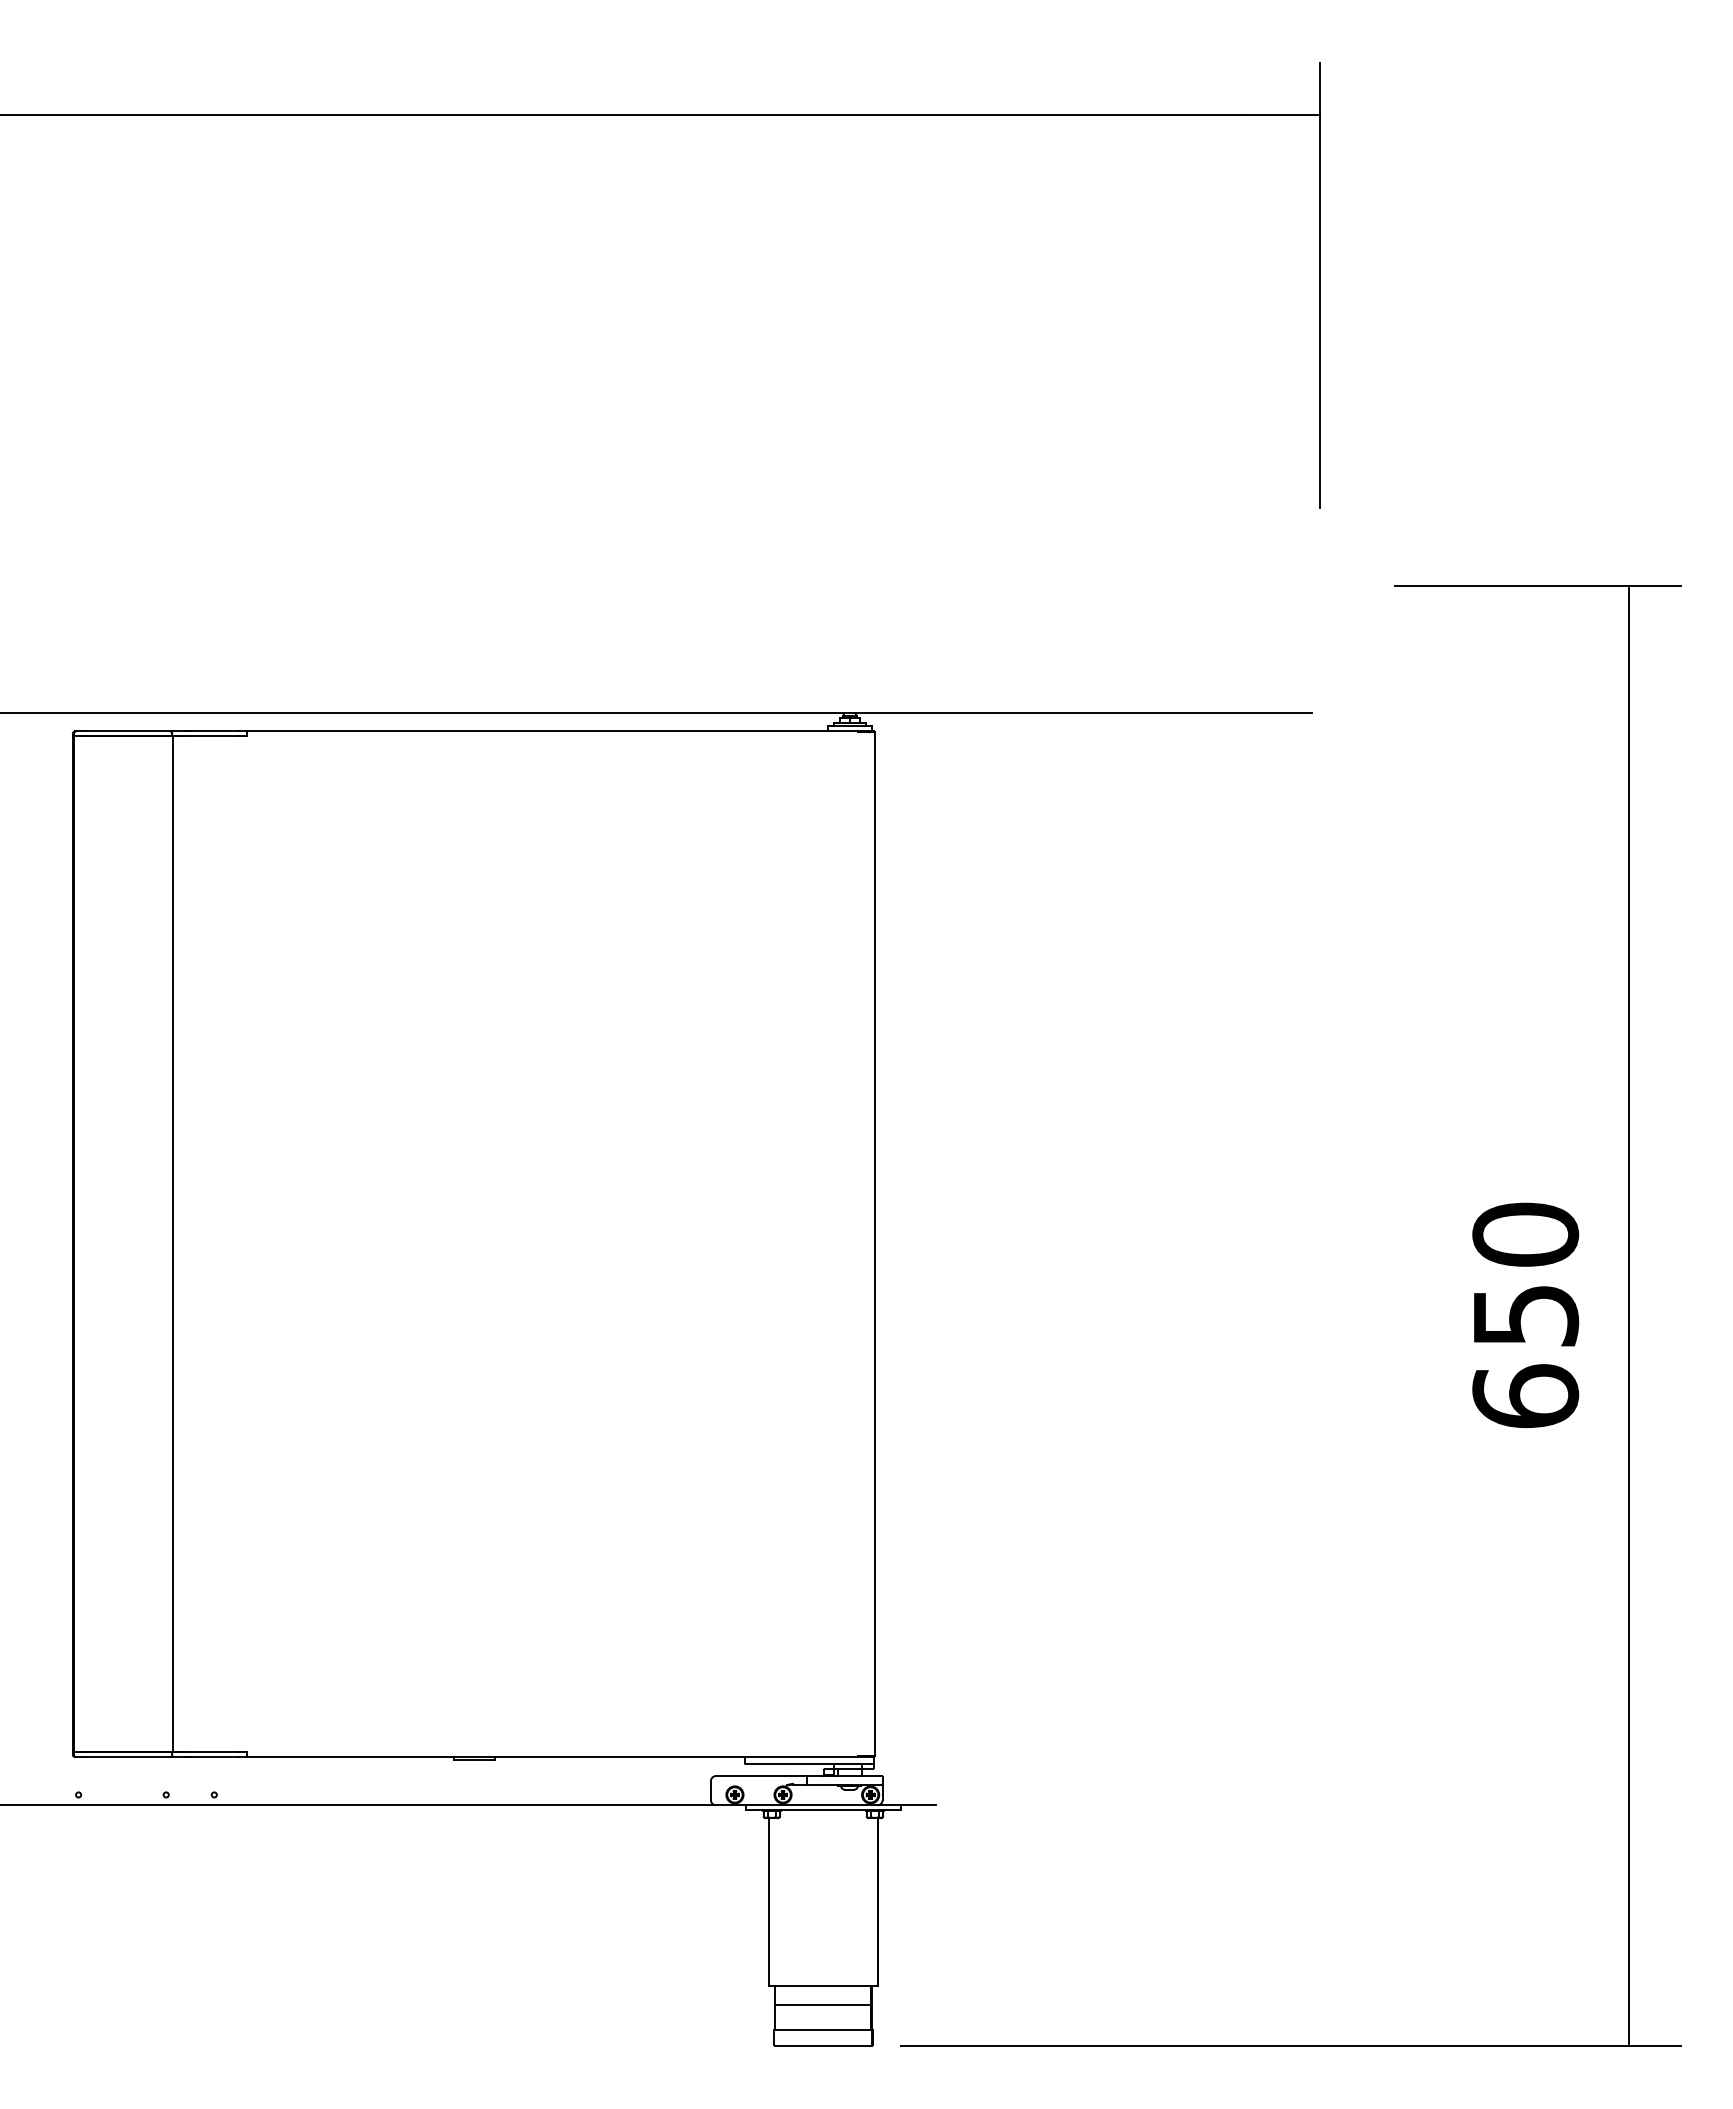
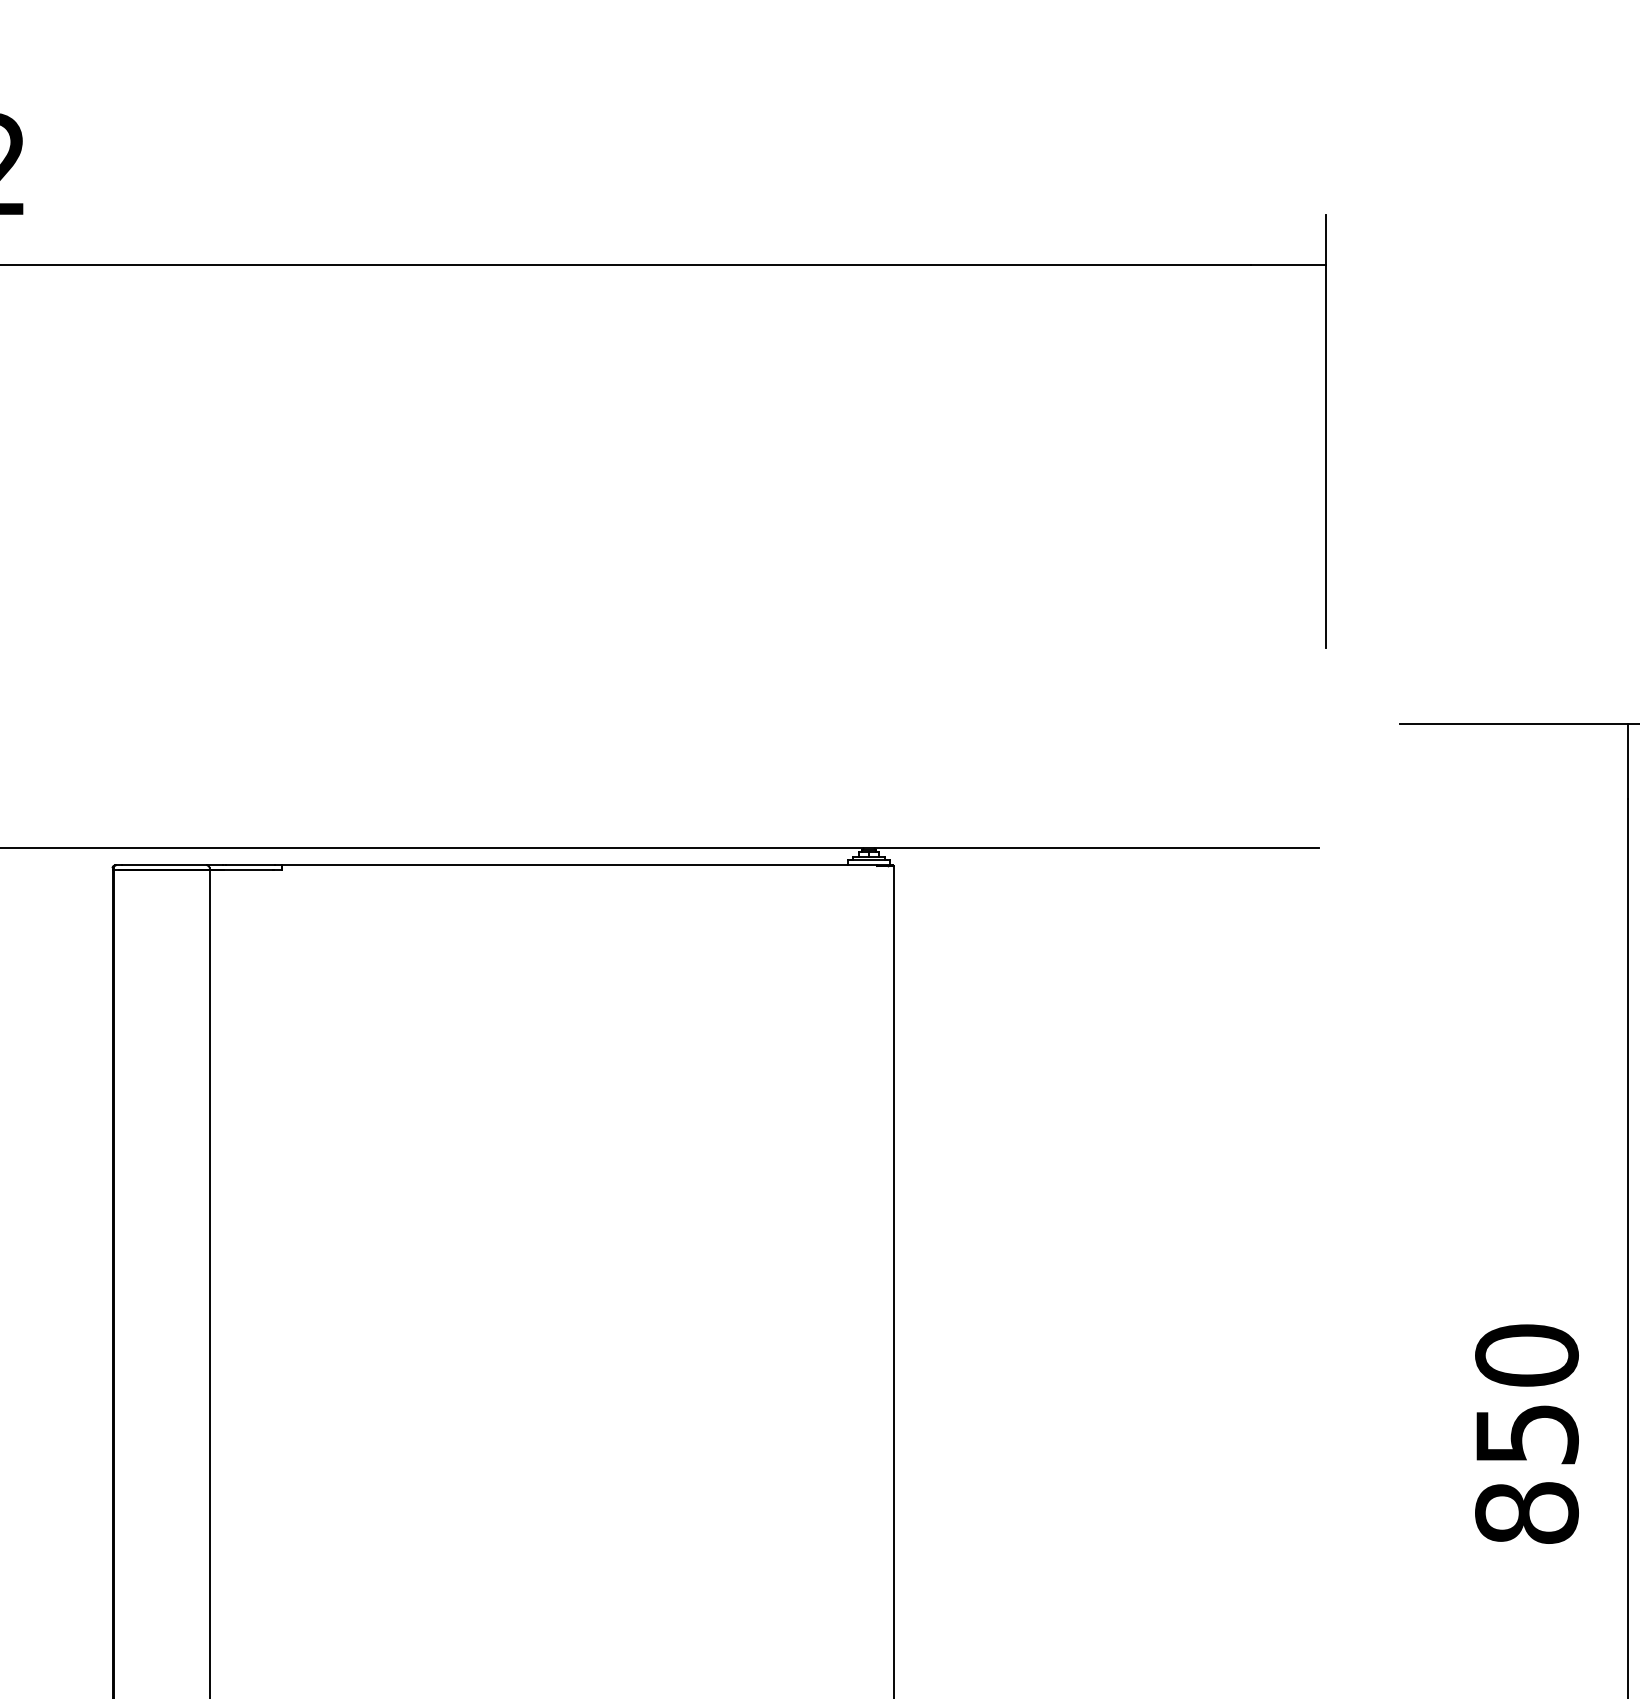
text: (1525, 1396) -> (1526, 1512), 650 -> 850

